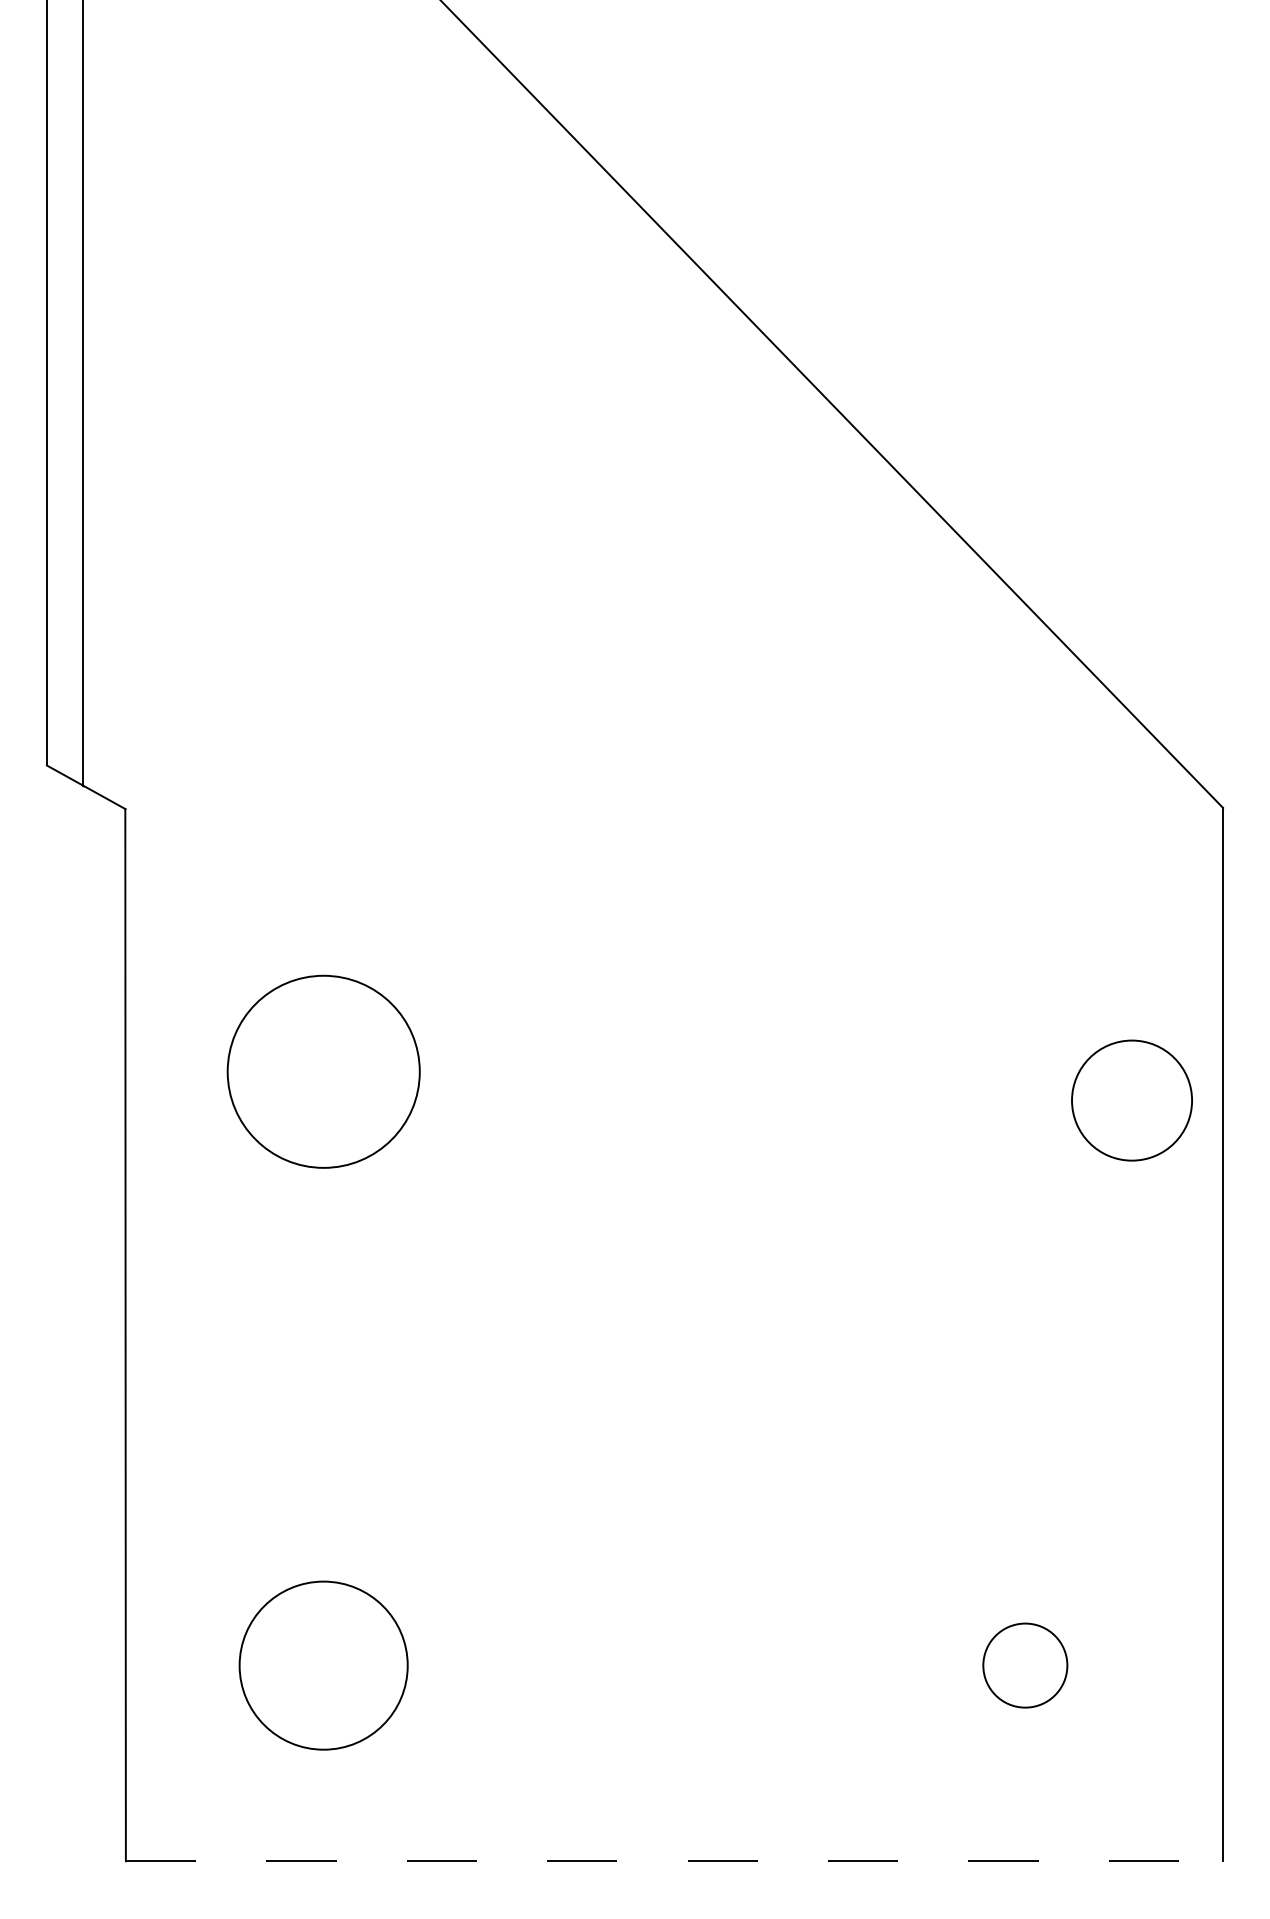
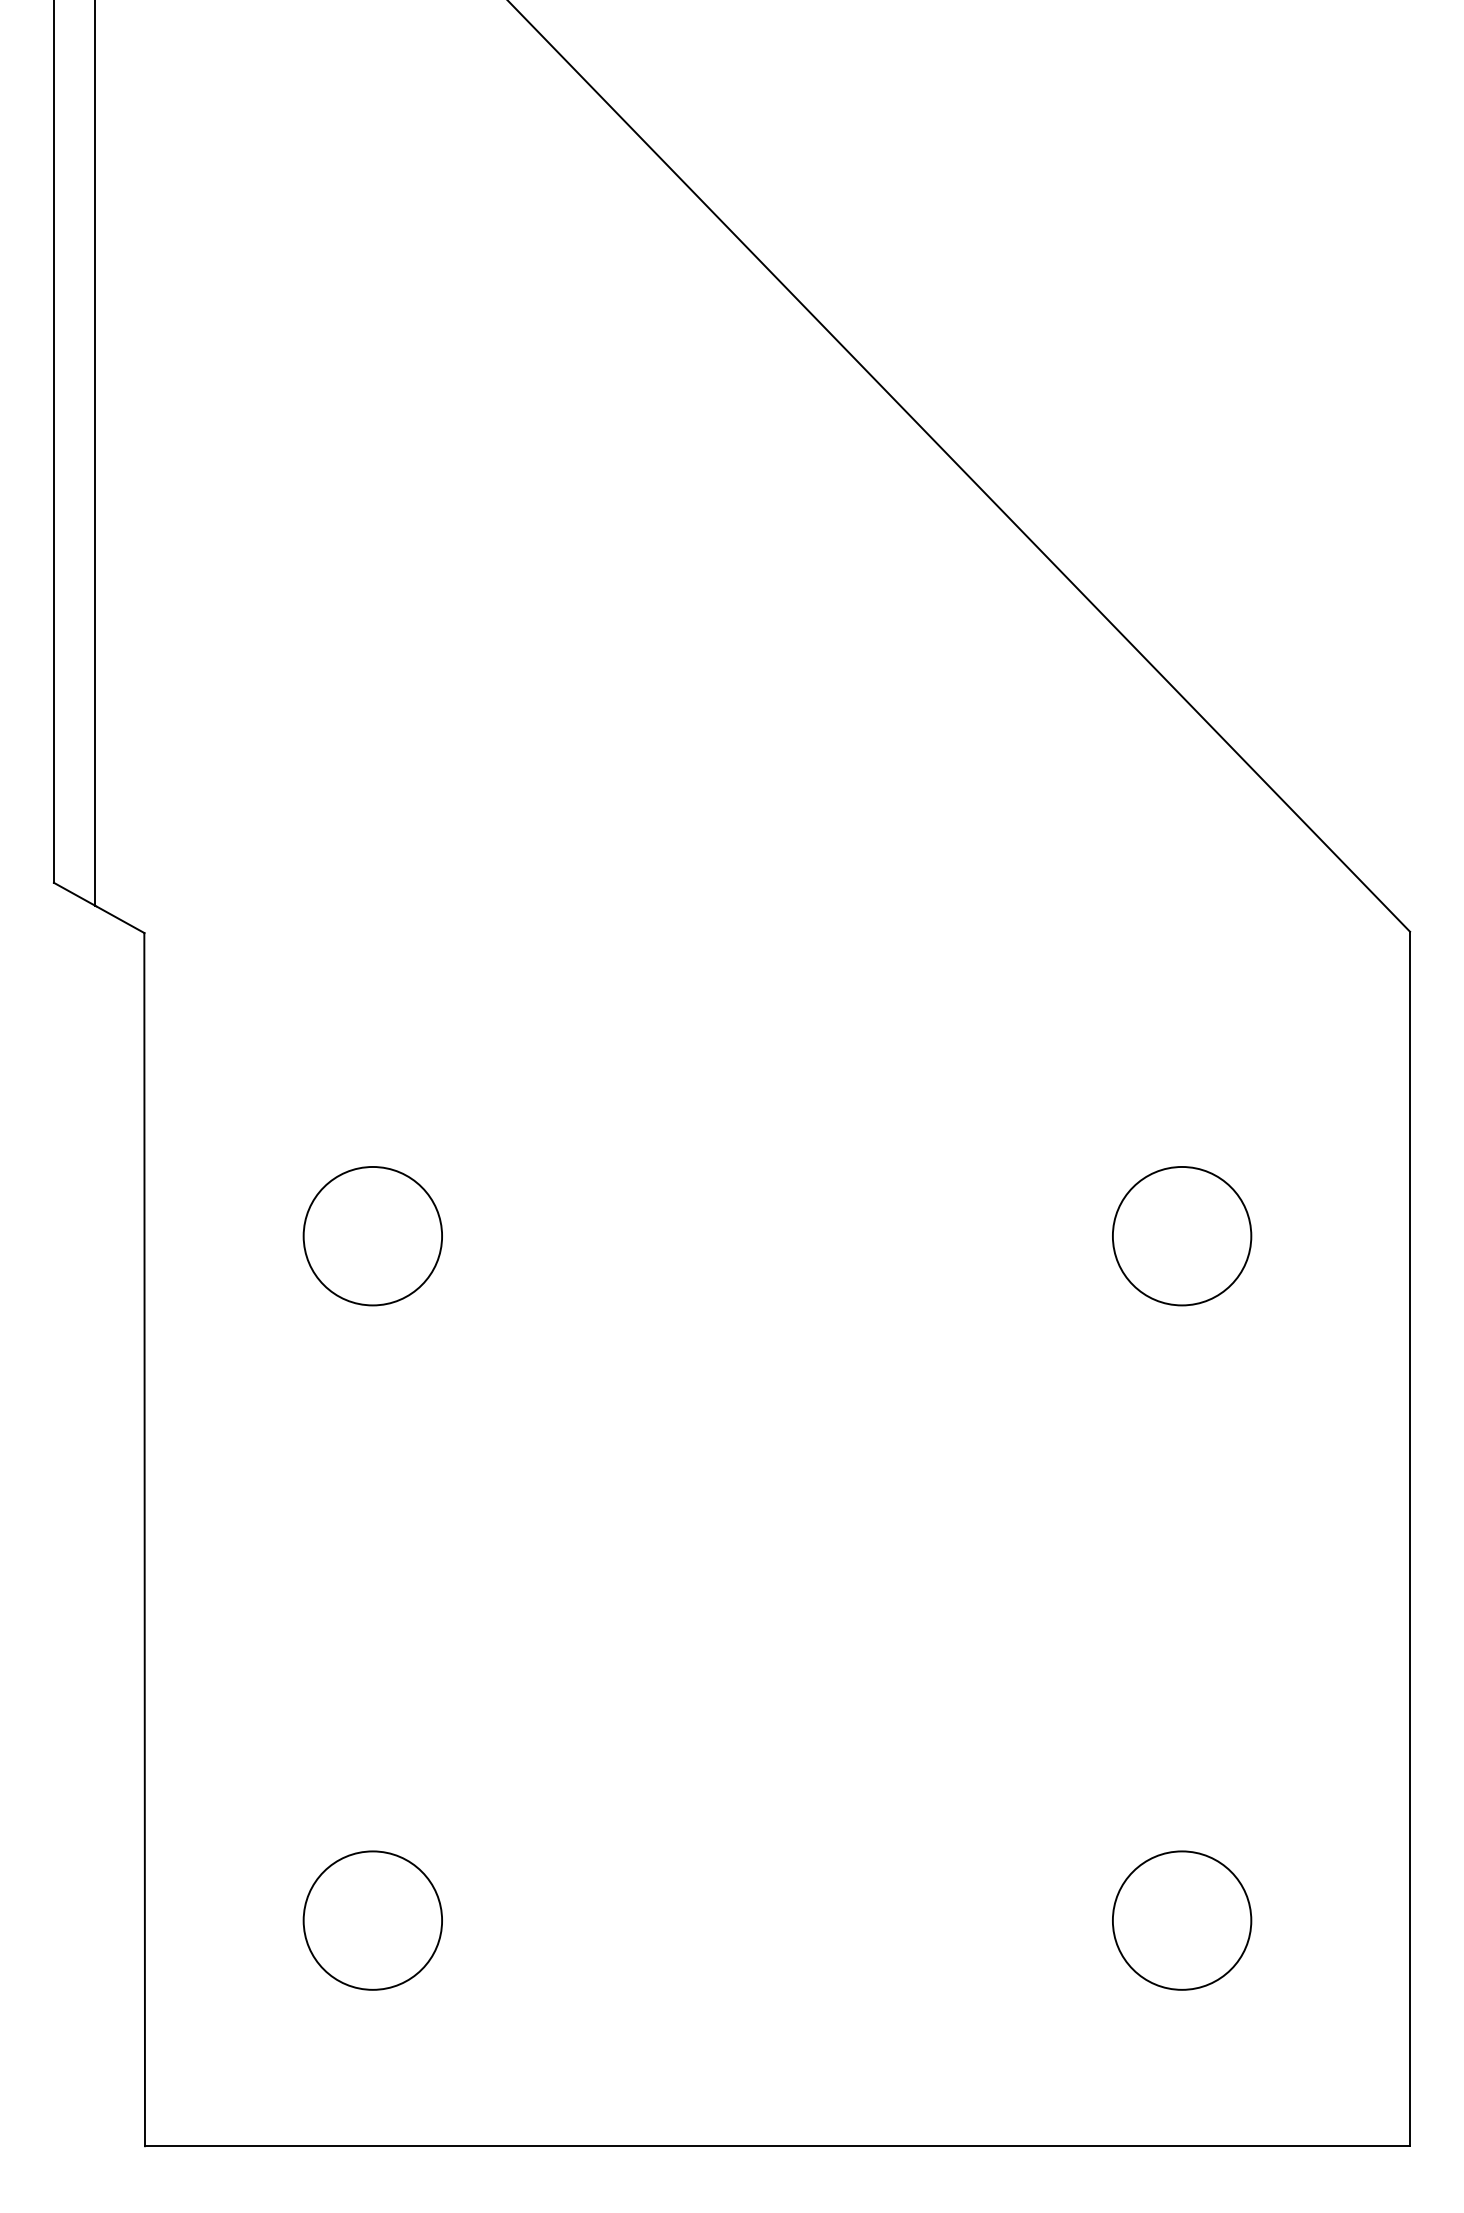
circle: (323, 1072) -> (372, 1236), size x0.62
circle: (1132, 1100) -> (1182, 1236), moved
circle: (323, 1665) -> (372, 1920), size x0.71
circle: (1024, 1665) -> (1181, 1920), size x1.43
line: (674, 1861) -> (777, 2146), dashed -> solid

